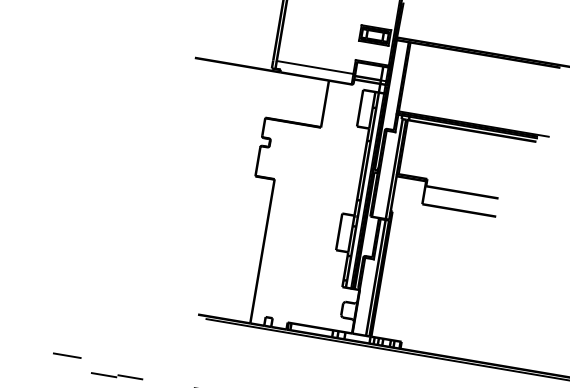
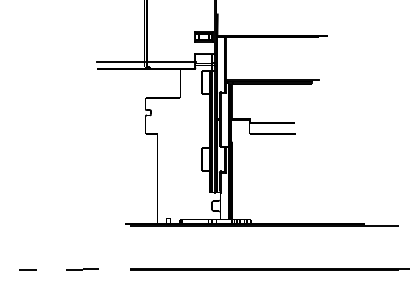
line: (234, 54) -> (120, 62), added
line: (66, 354) -> (27, 269), moved

